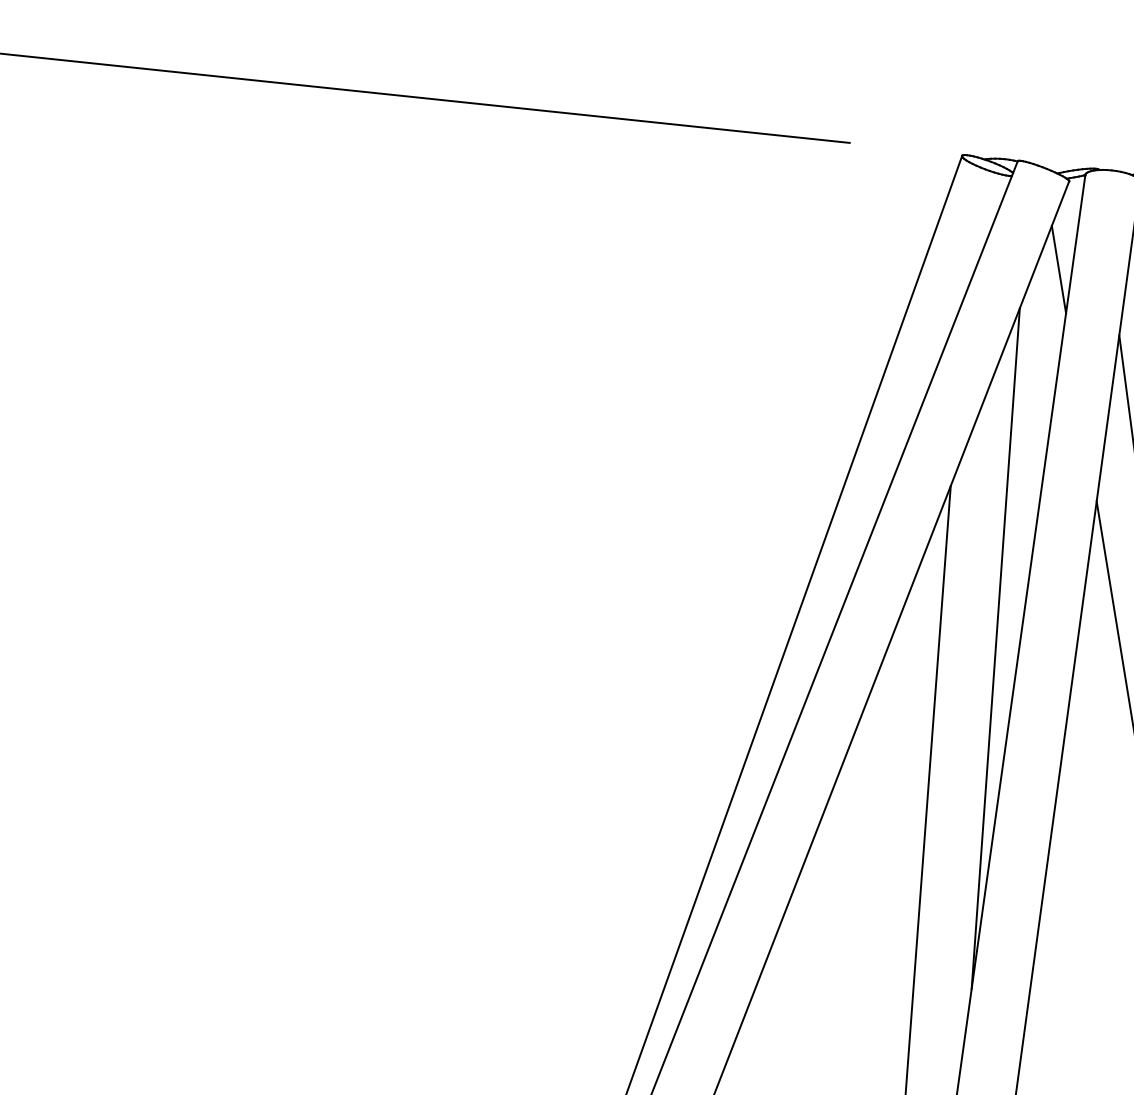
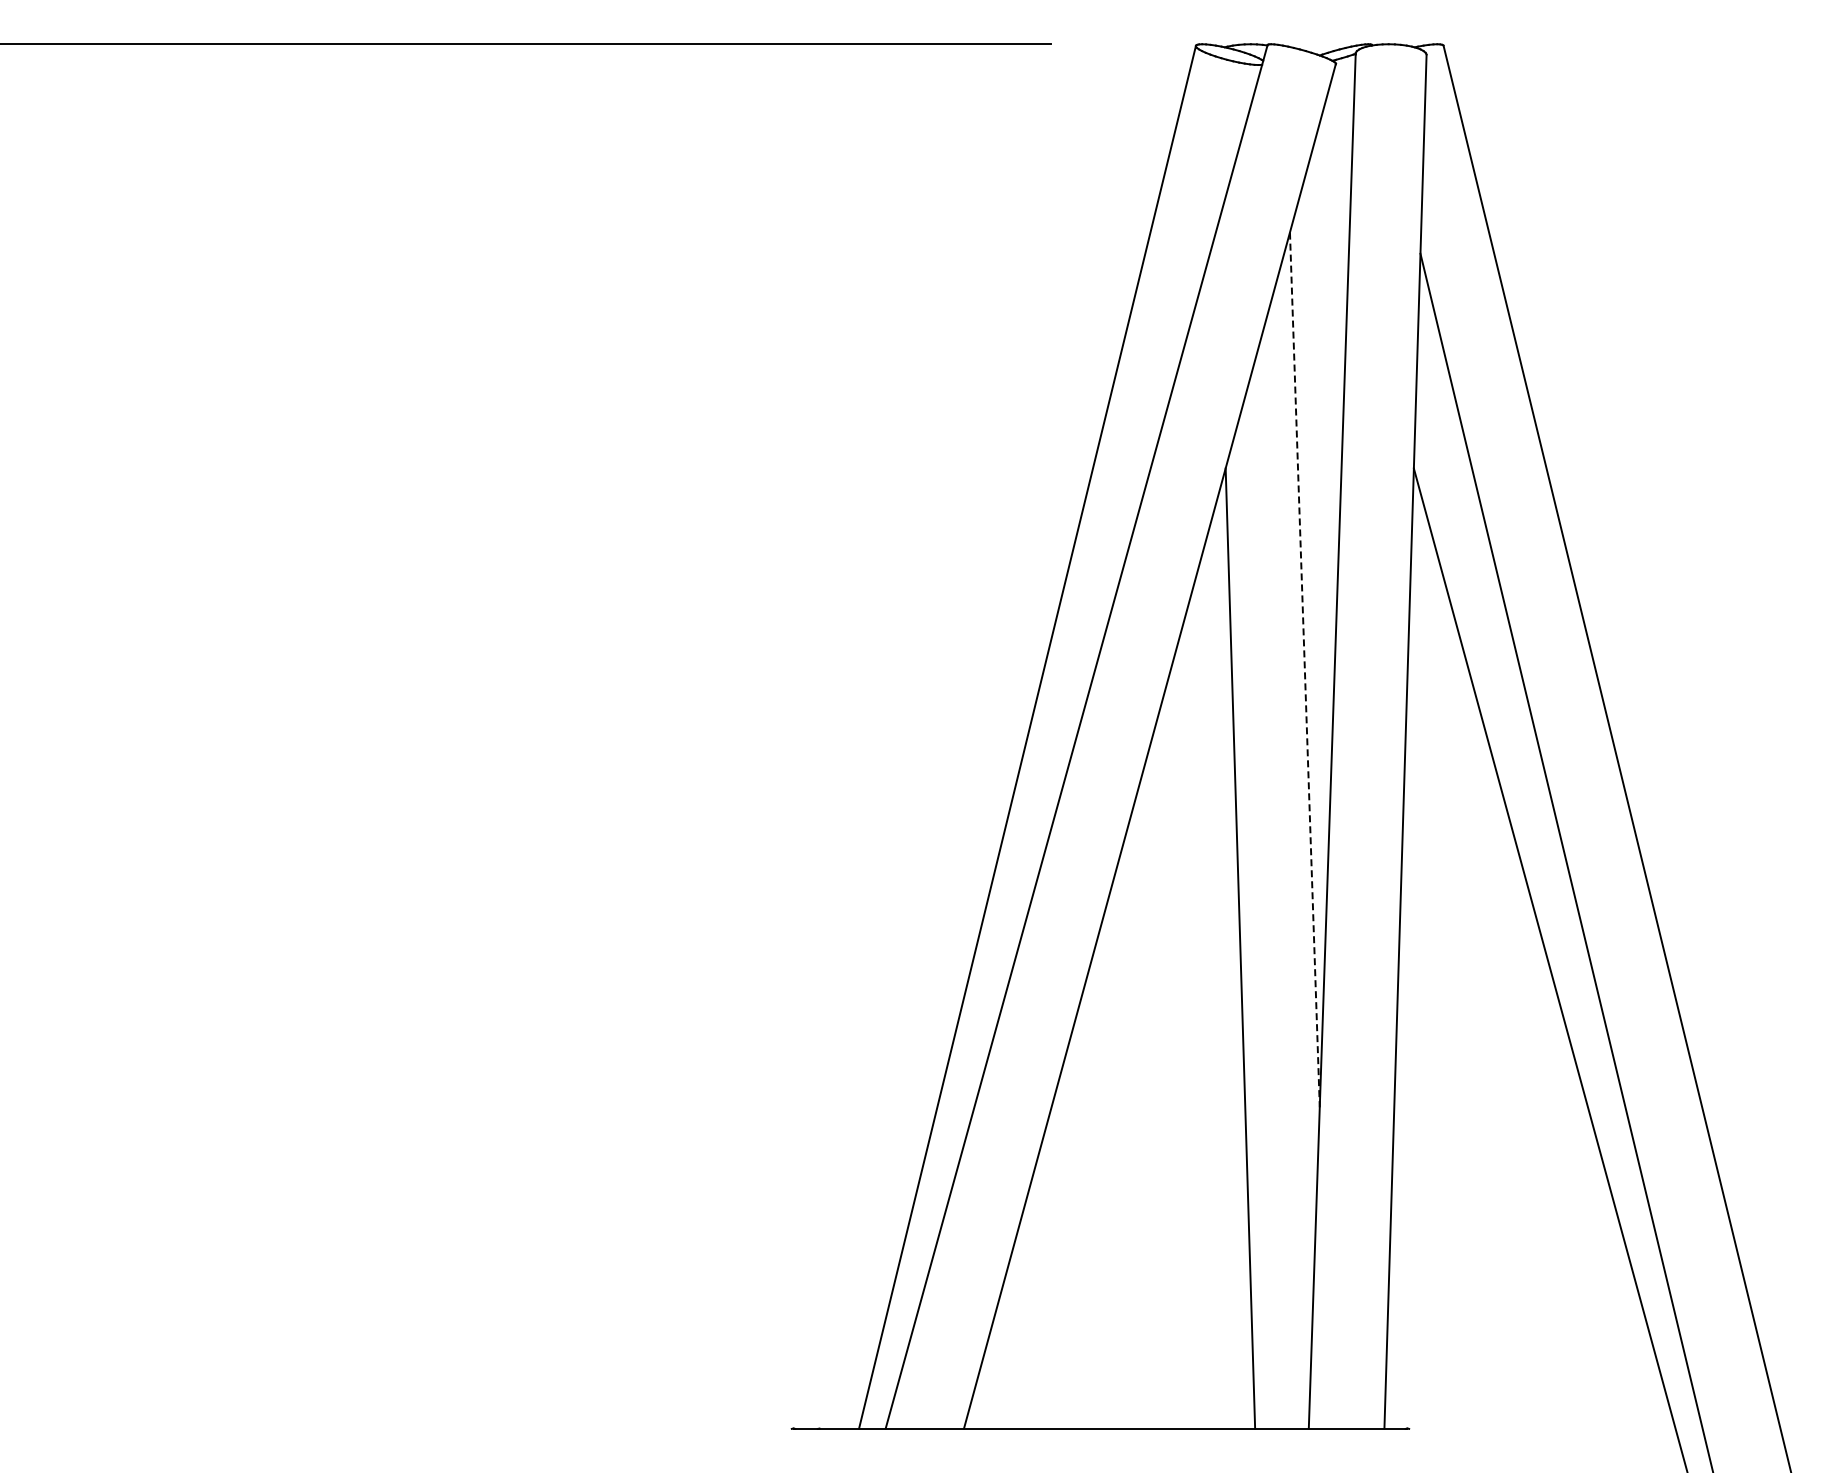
line: (1058, 269) -> (1334, 177), removed
line: (995, 648) -> (1304, 669), solid -> dashed

